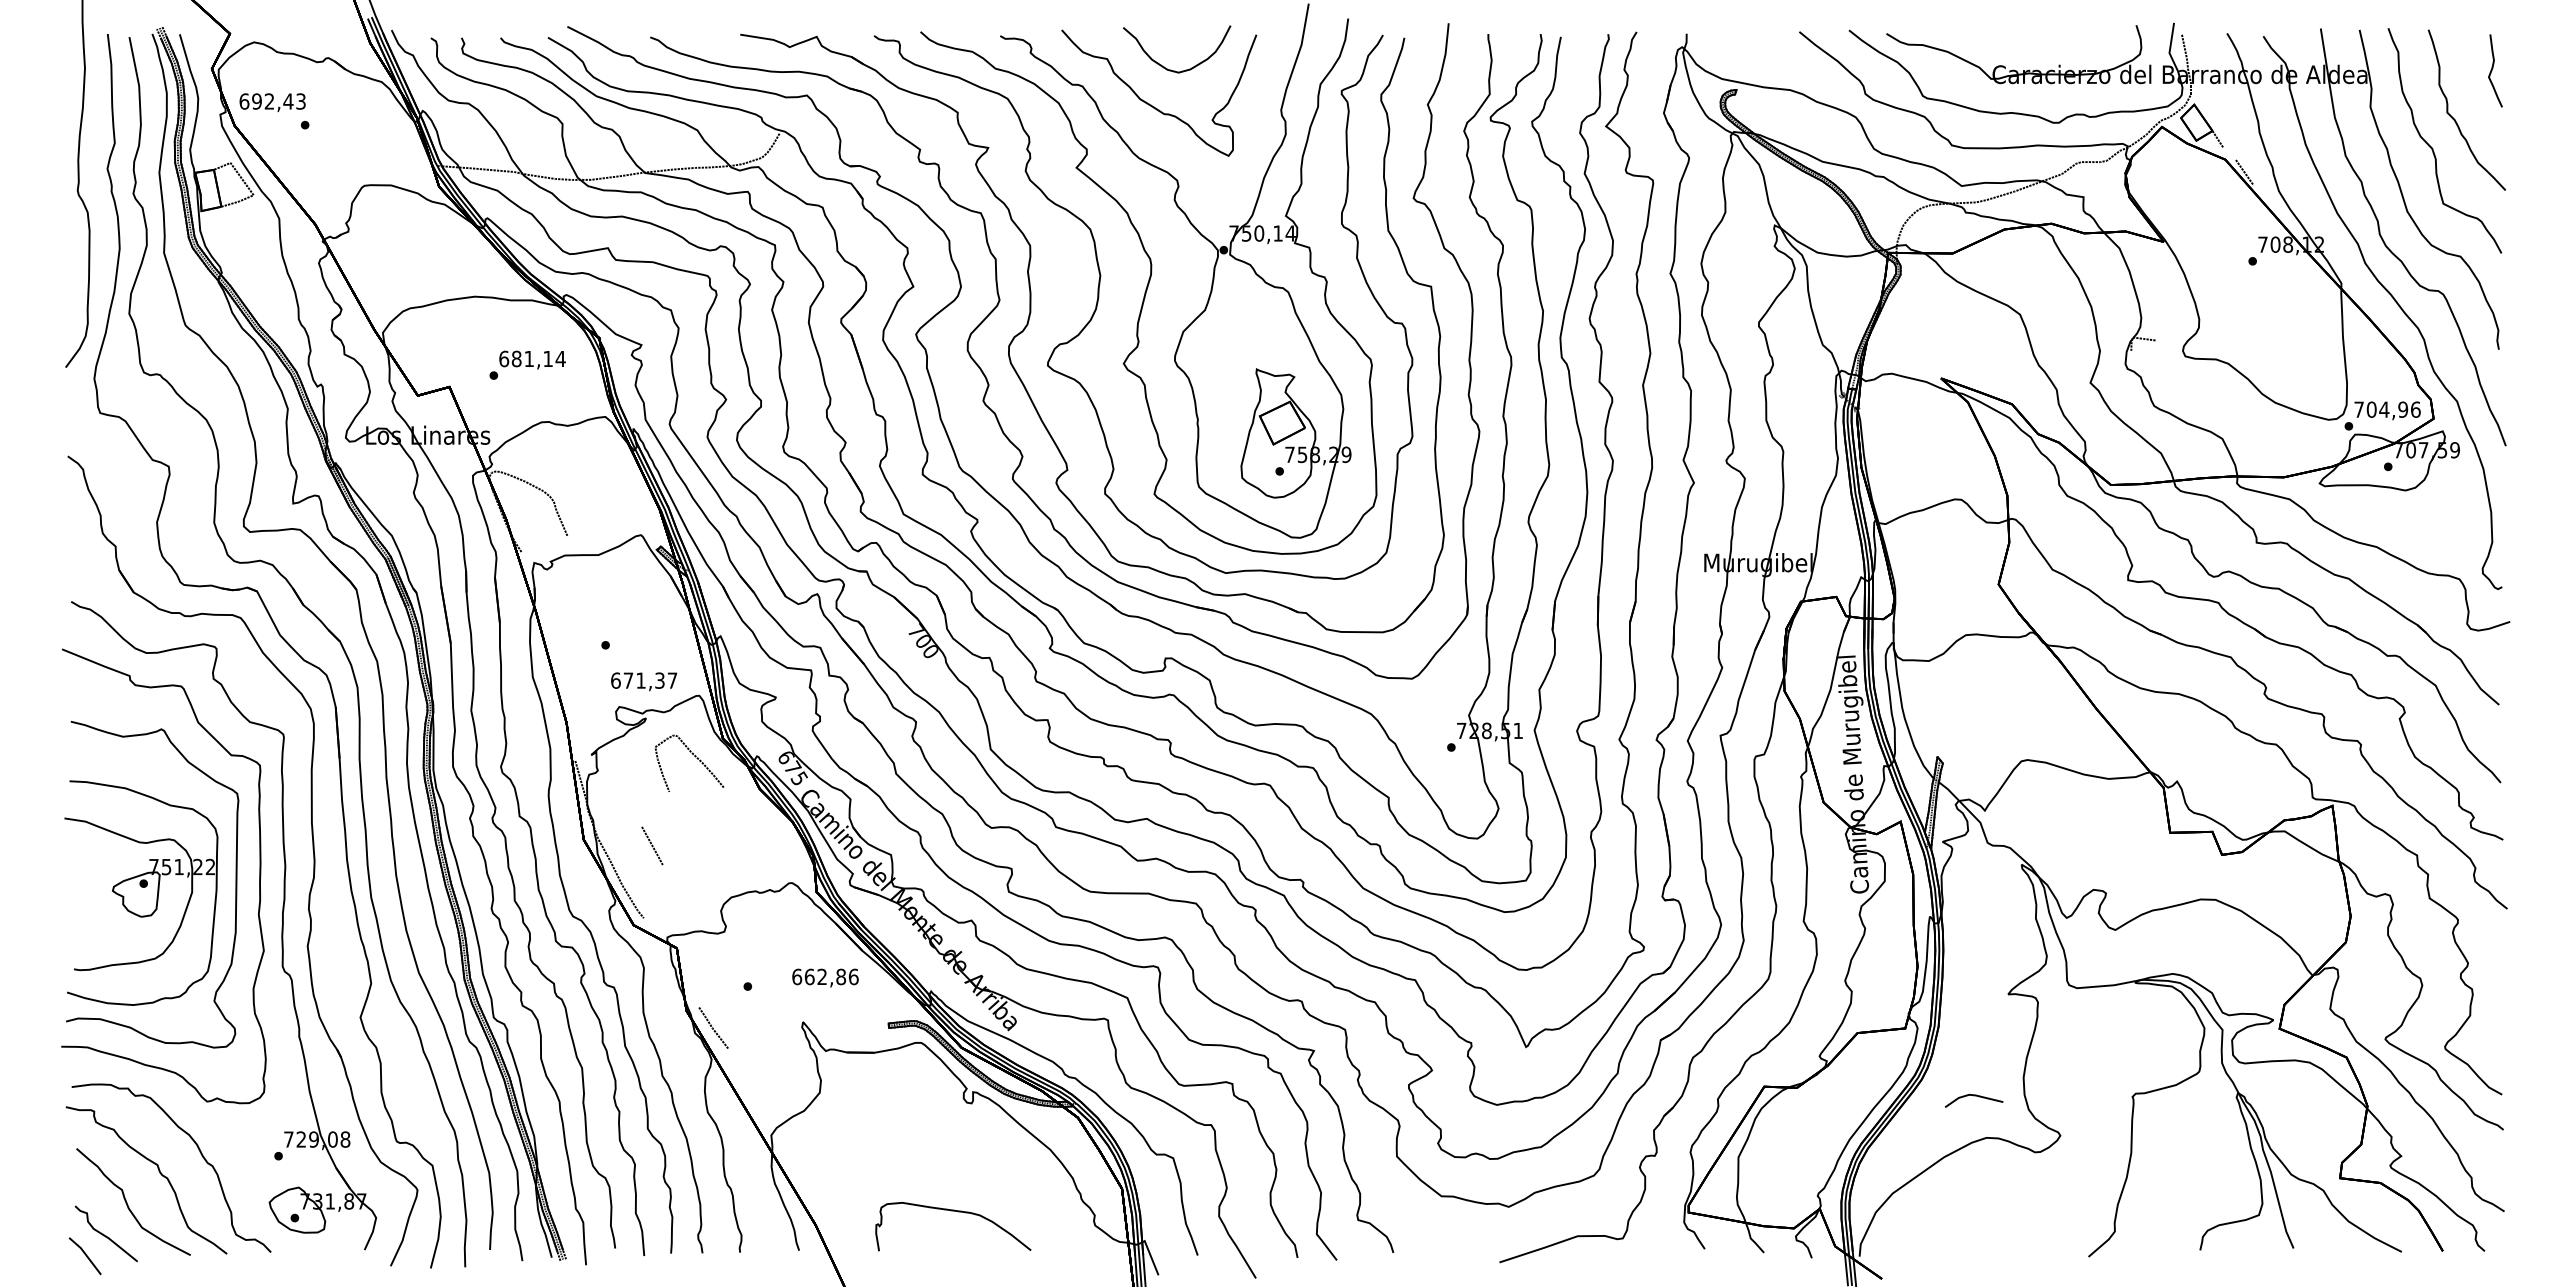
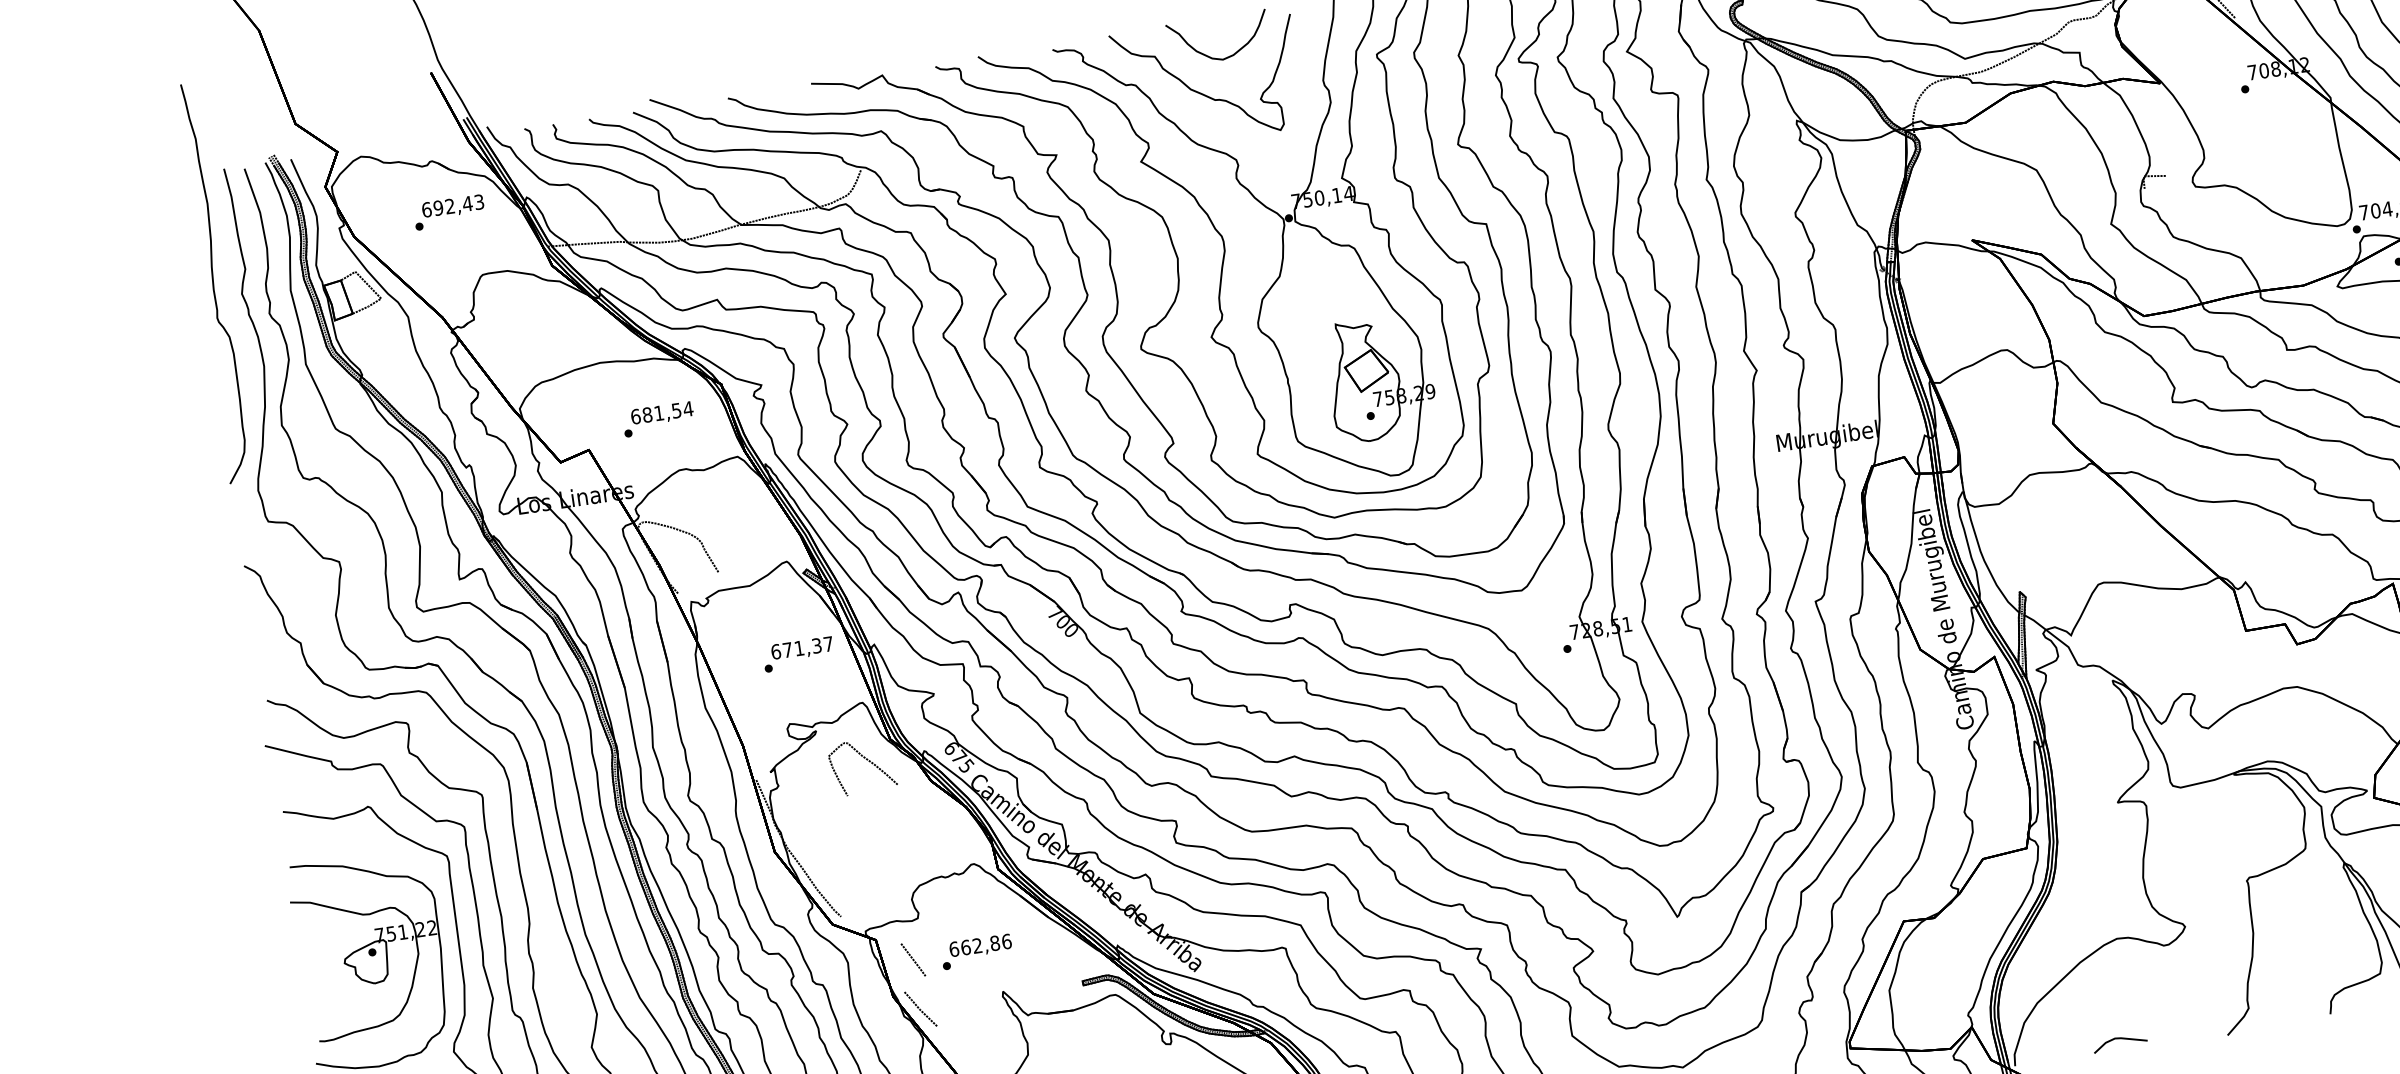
text: (272, 102) -> (452, 206), moved
text: (547, 359) -> (676, 411), 681,14 -> 681,54
text: (644, 681) -> (802, 648), moved
line: (652, 845) -> (913, 959), moved
text: (825, 977) -> (980, 945), moved
line: (1973, 1096) -> (2119, 1039), moved

